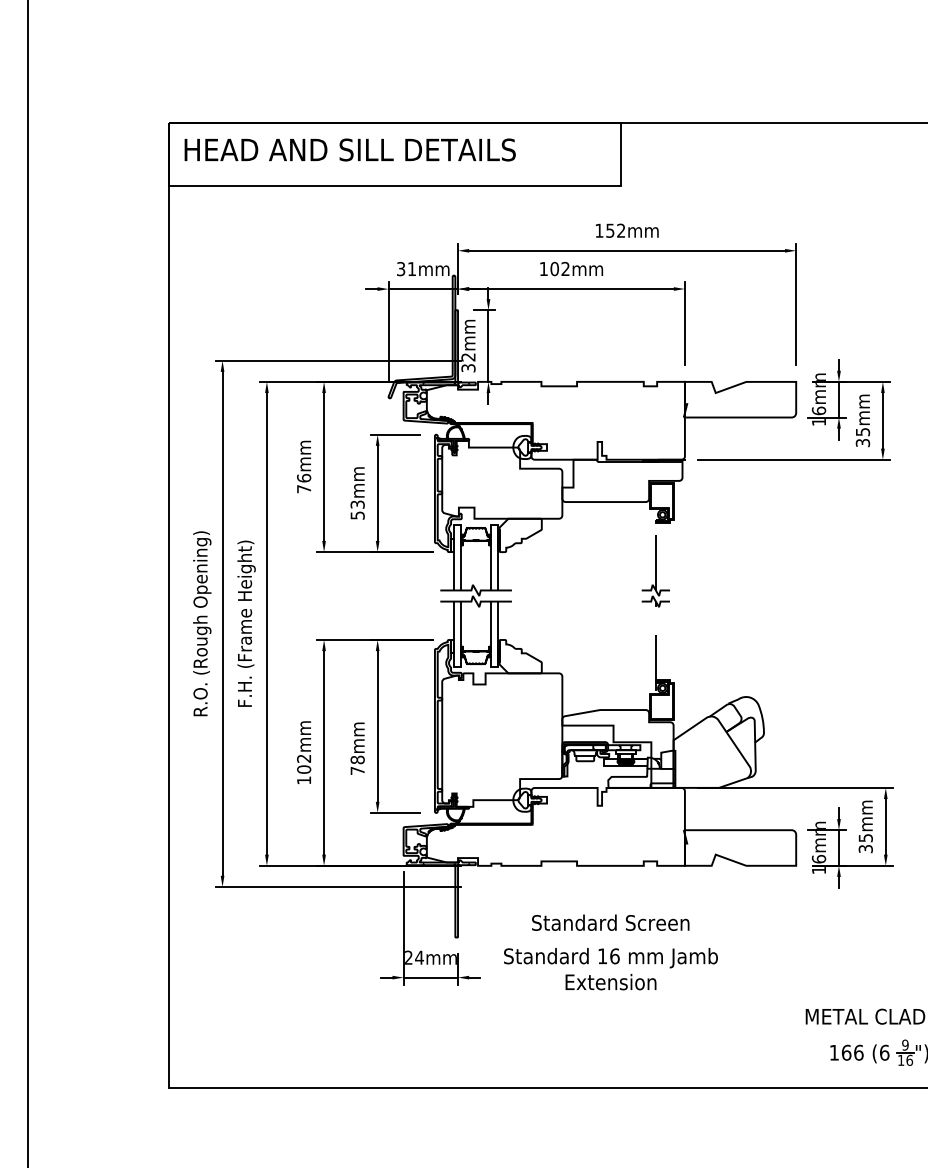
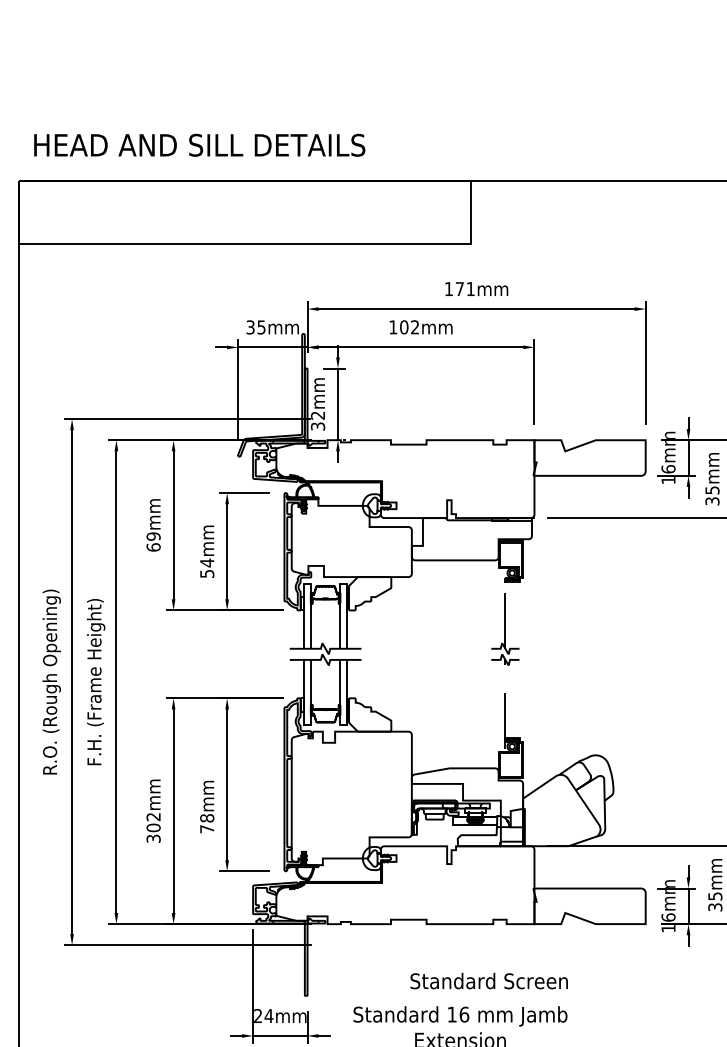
text: (349, 149) -> (199, 144), moved
text: (615, 230) -> (465, 288), 152mm -> 171mm
text: (411, 269) -> (261, 327), 31mm -> 35mm
text: (304, 483) -> (154, 541), 76mm -> 69mm
text: (357, 504) -> (207, 562), 53mm -> 54mm
text: (304, 780) -> (154, 838), 102mm -> 302mm
text: (610, 922) -> (489, 980), moved

